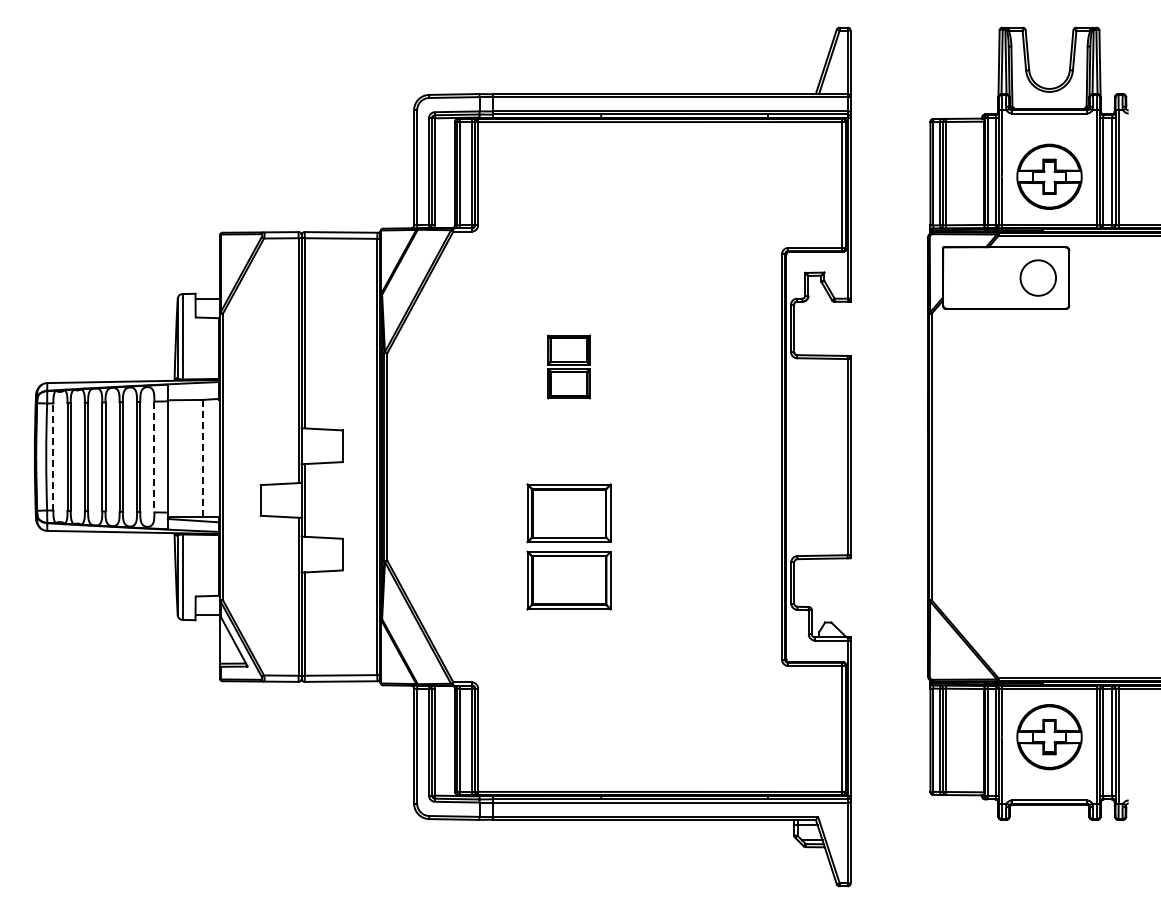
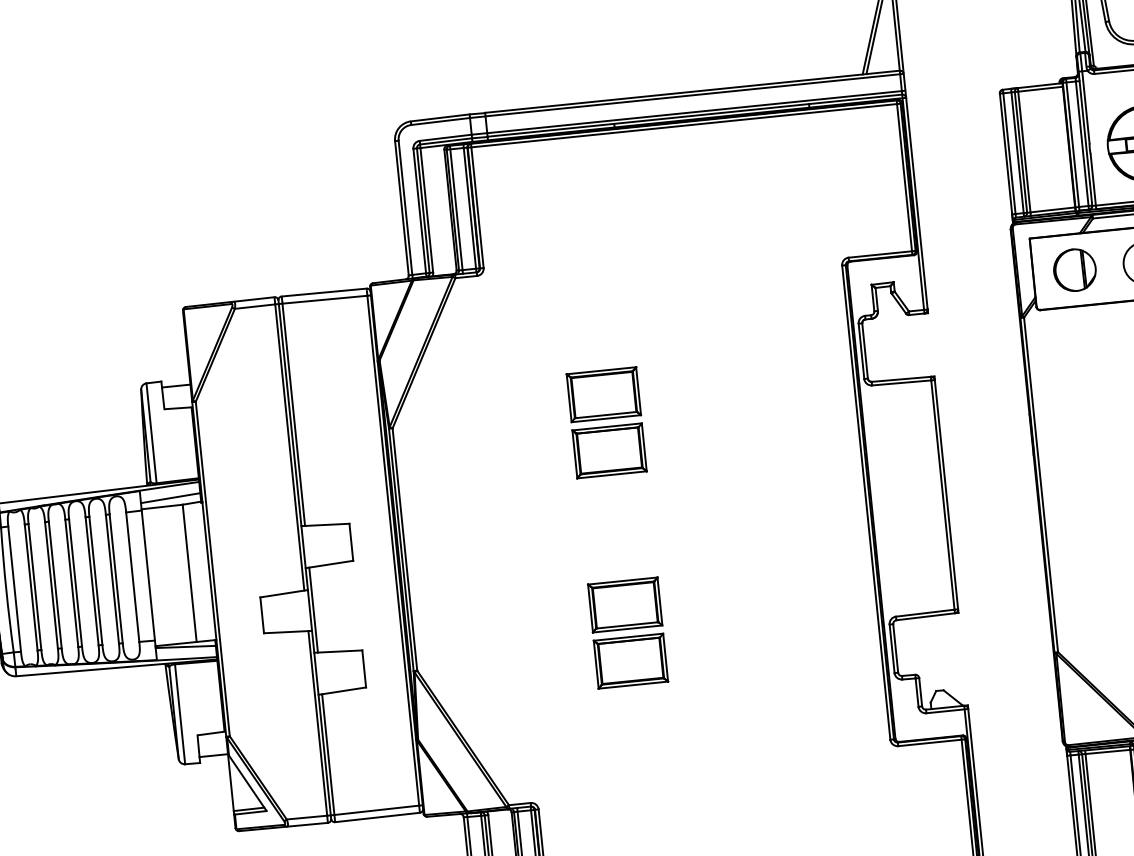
part: (978, 277) -> (1074, 269), added
part: (568, 366) -> (605, 422), size x1.43
line: (192, 393) -> (169, 498), added
line: (53, 456) -> (14, 588), dashed -> solid
line: (154, 457) -> (132, 577), dashed -> solid
line: (202, 458) -> (189, 573), dashed -> solid
part: (568, 546) -> (627, 632), size x0.71

